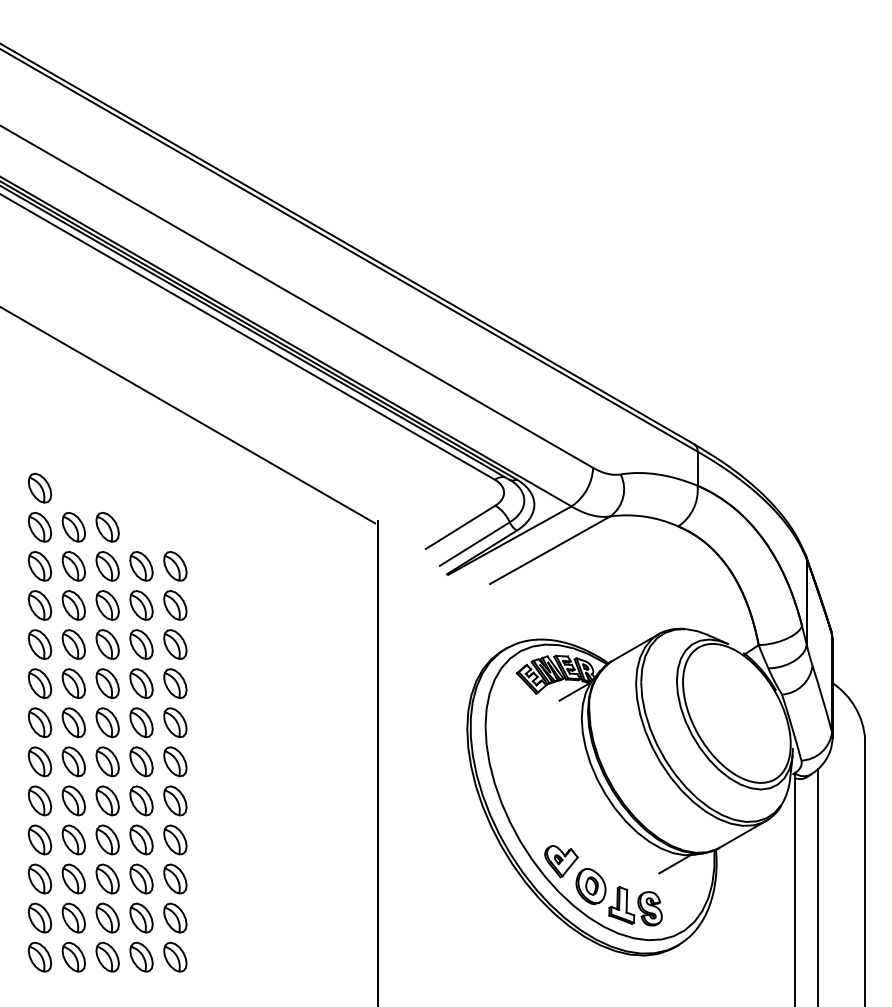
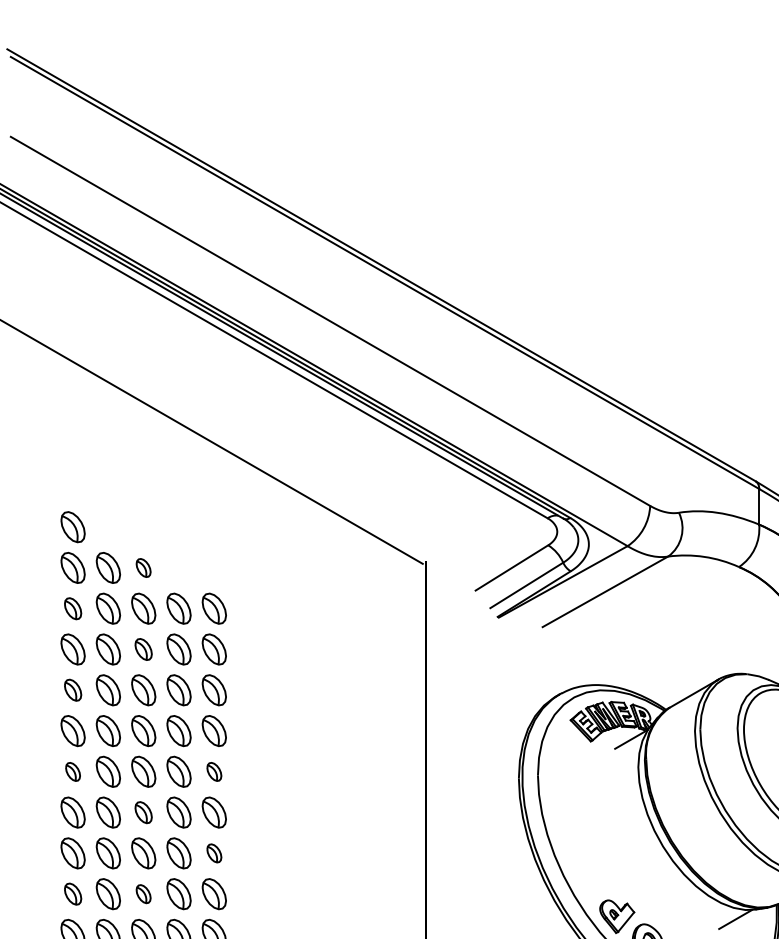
part: (107, 527) -> (143, 568), size x0.6
part: (39, 566) -> (72, 608), size x0.7
part: (107, 605) -> (143, 649), size x0.7
part: (39, 644) -> (72, 690), size x0.7
part: (39, 722) -> (72, 771), size x0.6
part: (175, 722) -> (214, 771), size x0.6
part: (107, 761) -> (143, 812), size x0.7
part: (175, 800) -> (214, 852), size x0.6
part: (39, 839) -> (72, 893), size x0.7
part: (107, 839) -> (143, 893), size x0.6

